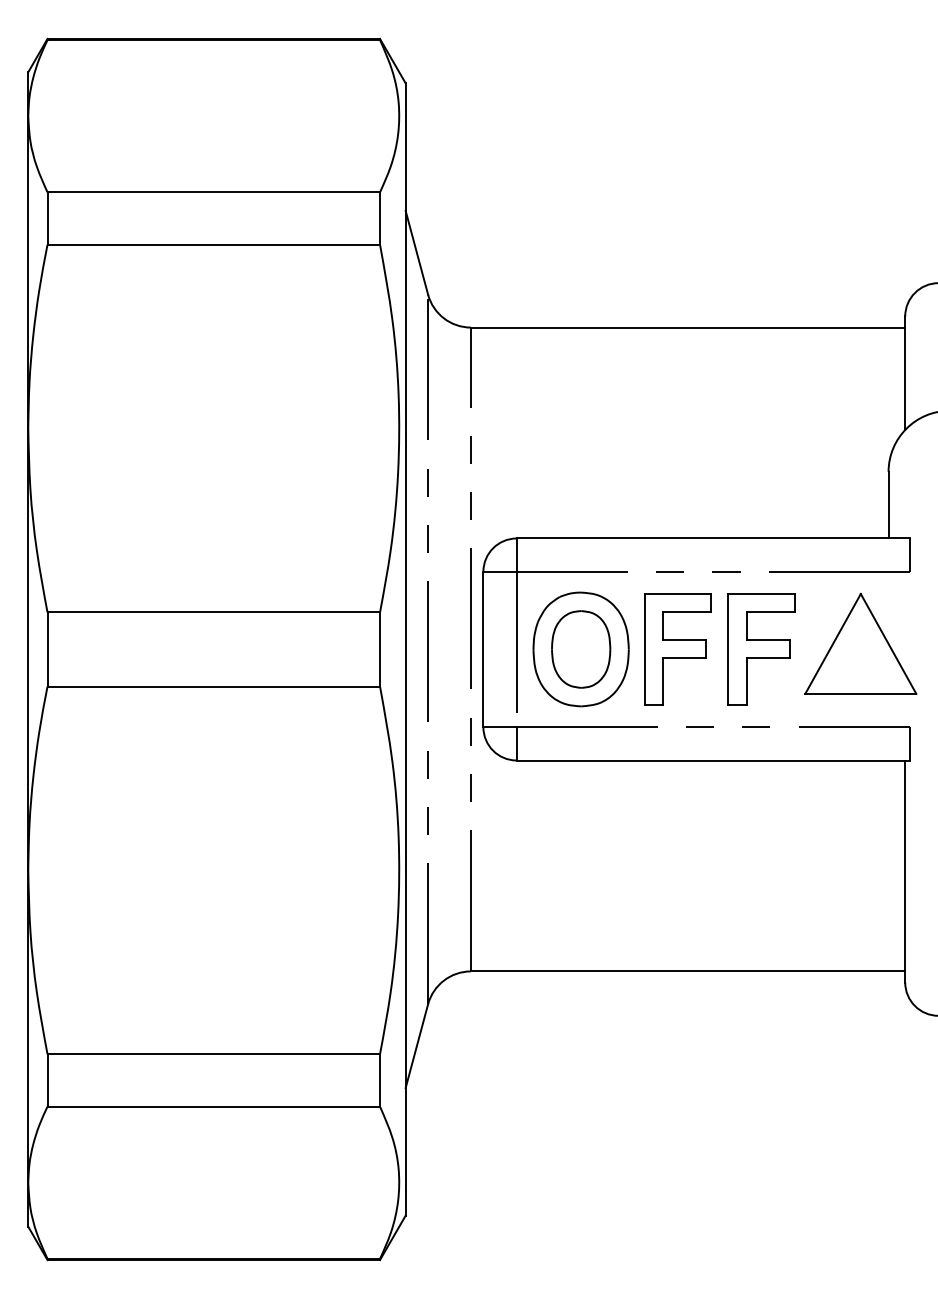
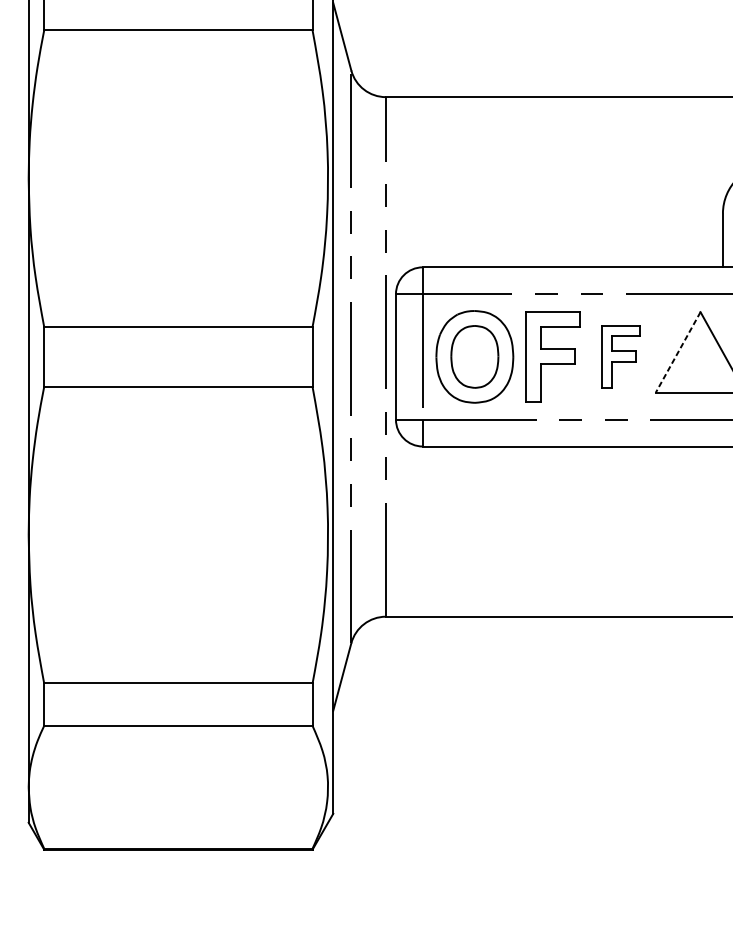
line: (832, 644) -> (677, 352), solid -> dashed
part: (761, 649) -> (620, 356), size x0.7

